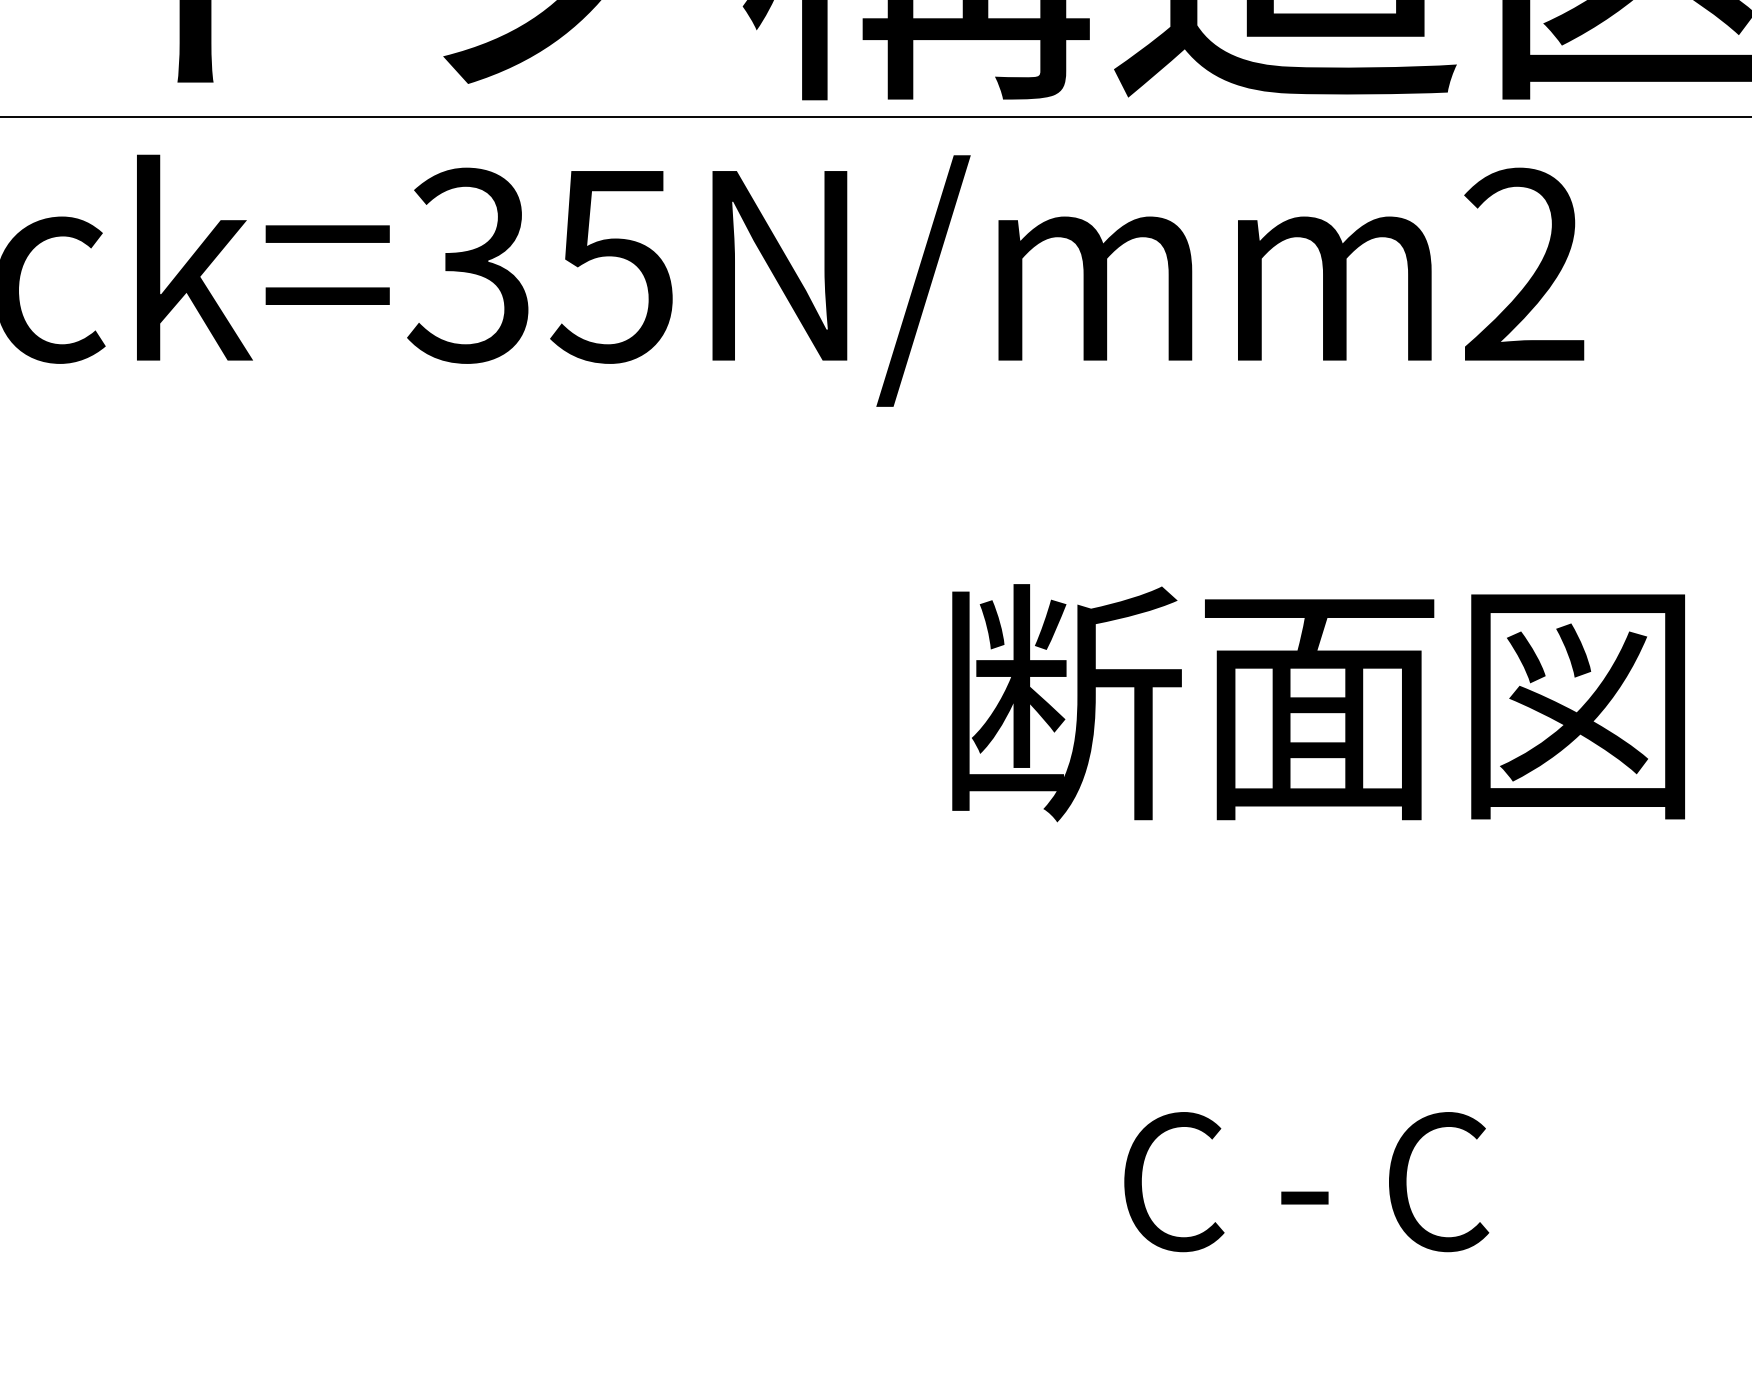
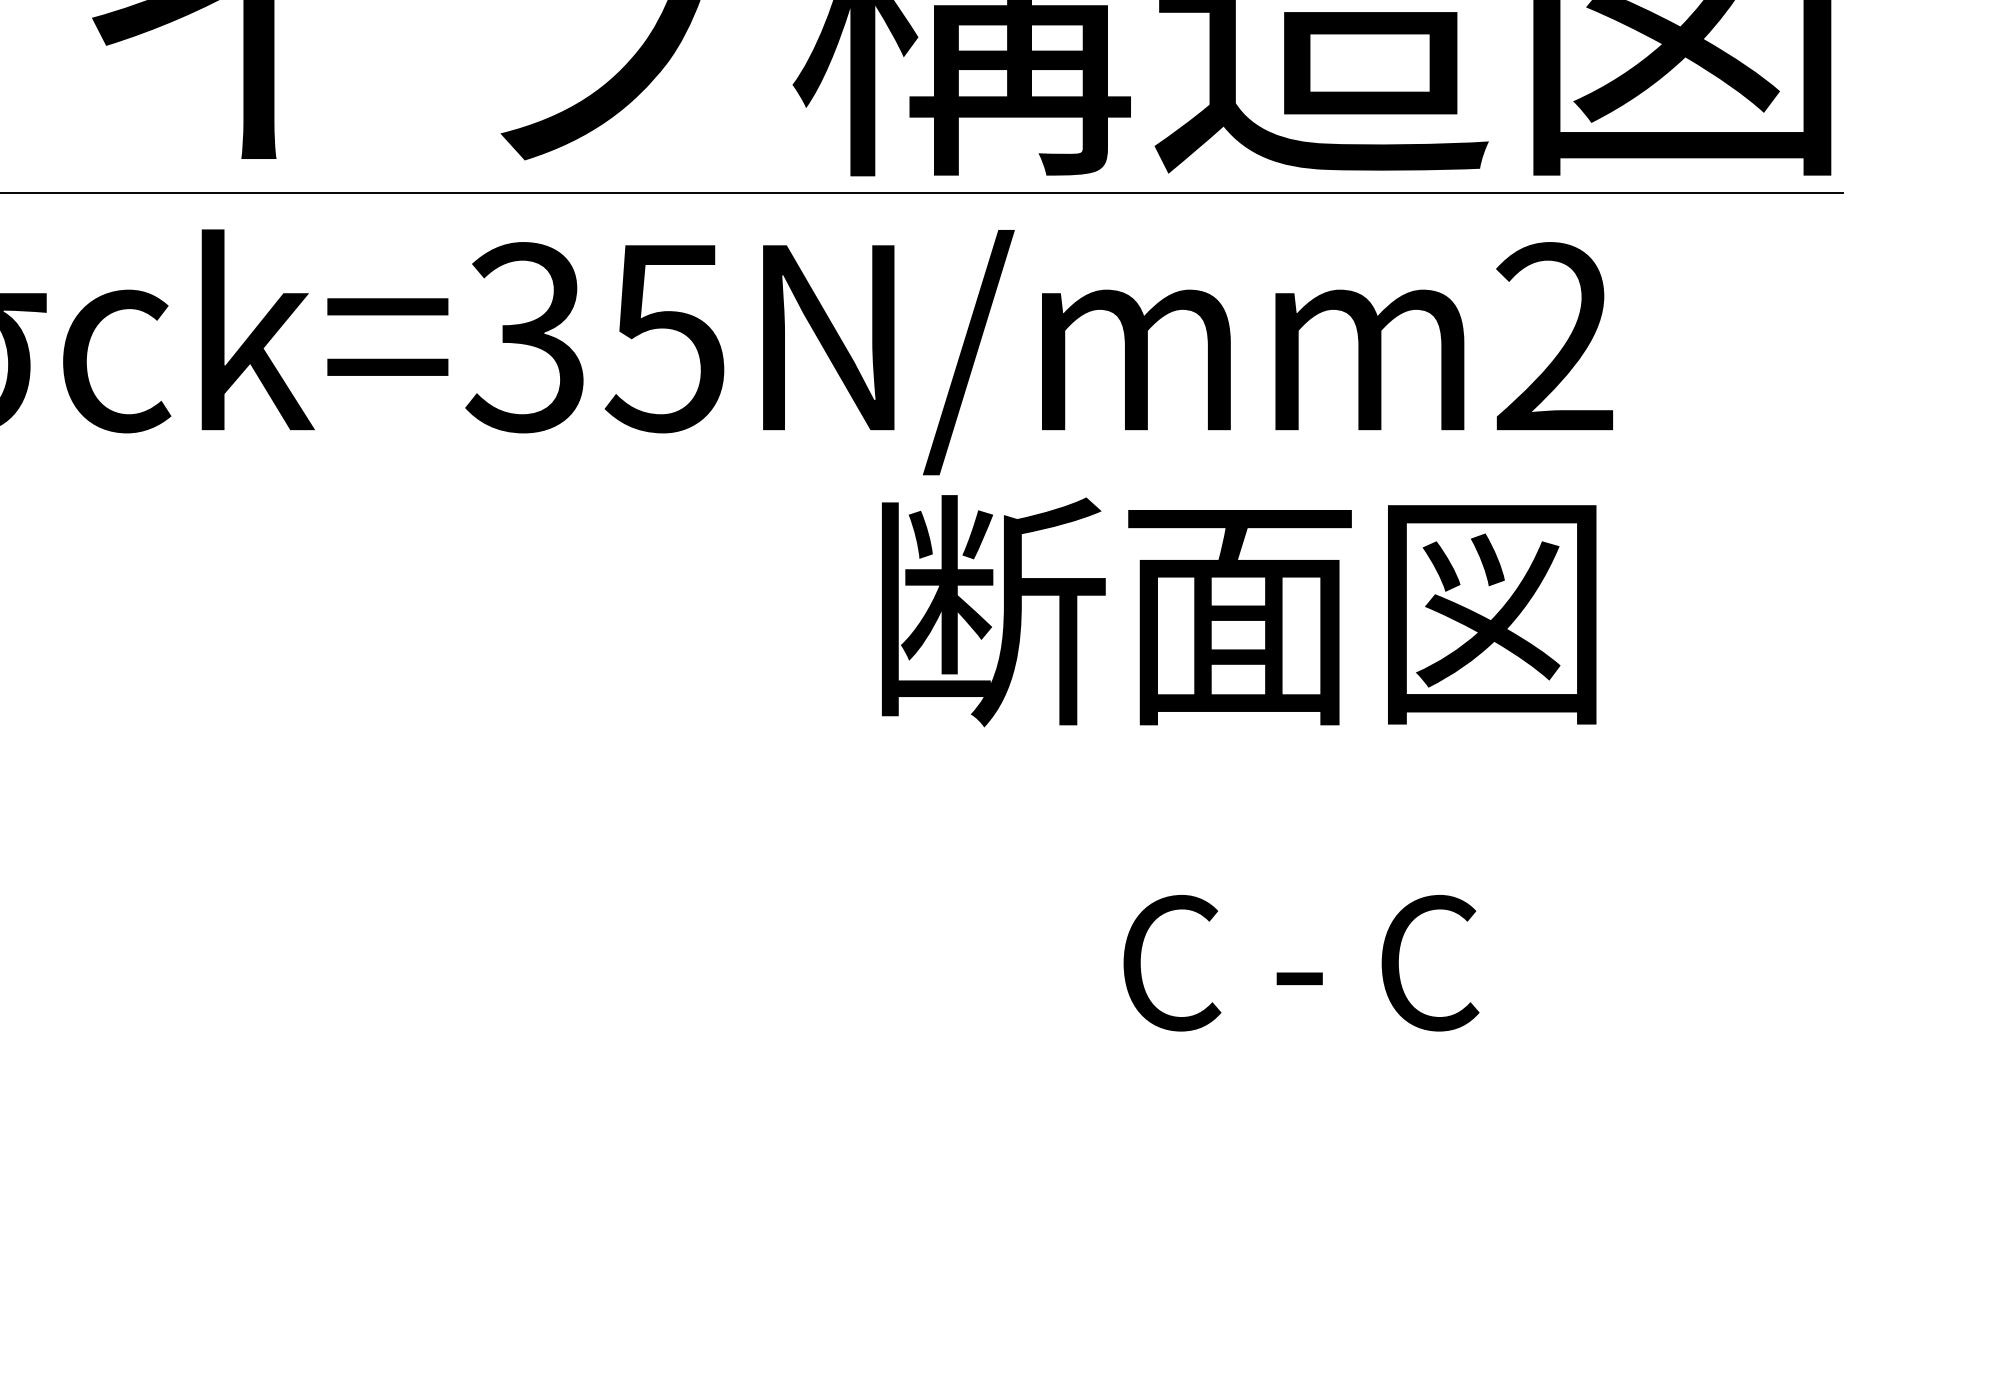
text: (1319, 703) -> (1239, 611), moved
text: (1306, 1182) -> (1301, 963), moved

